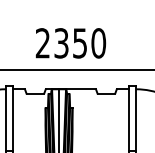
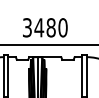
text: (61, 42) -> (39, 27), 2350 -> 3480

